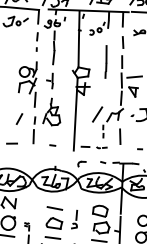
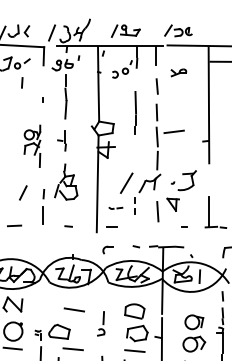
line: (37, 36) -> (22, 82), moved
part: (27, 83) -> (32, 145), size x0.7
part: (132, 91) -> (172, 204), moved
part: (101, 147) -> (115, 207), moved
part: (54, 223) -> (59, 331), moved

